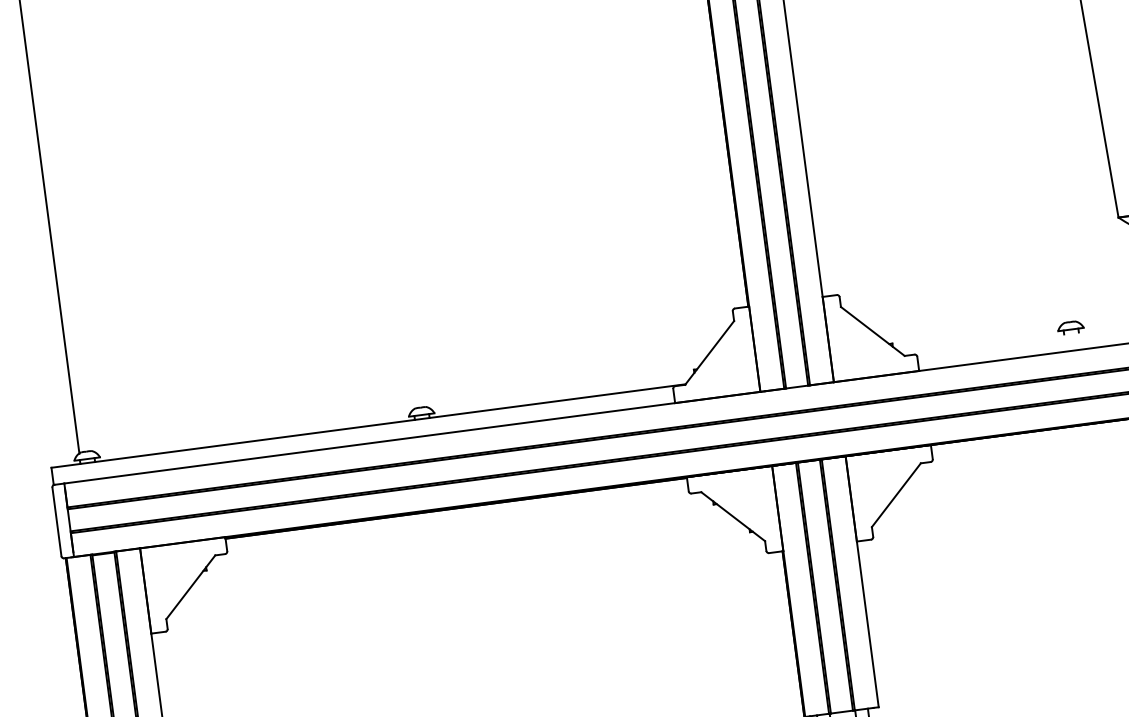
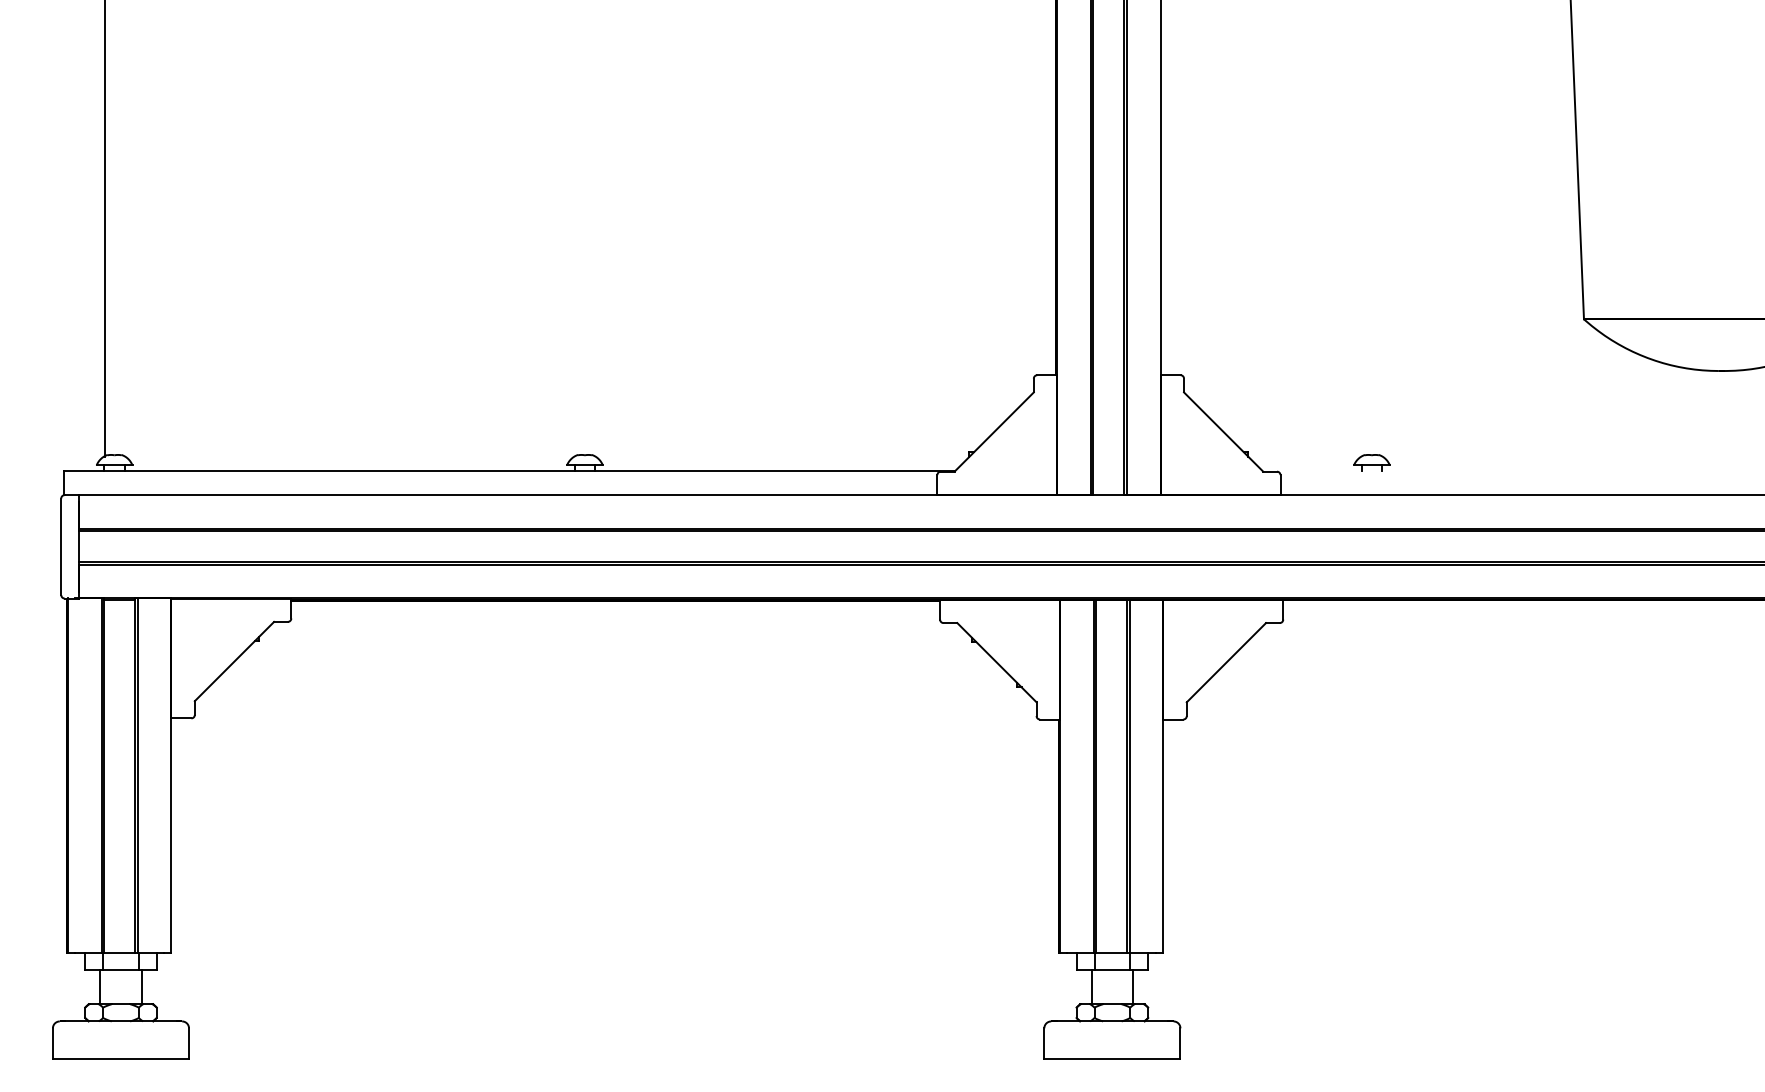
part: (1070, 327) -> (1371, 462), moved

